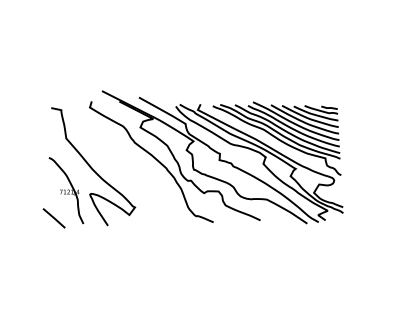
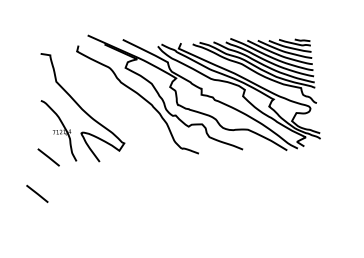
line: (39, 256) -> (36, 194), added

